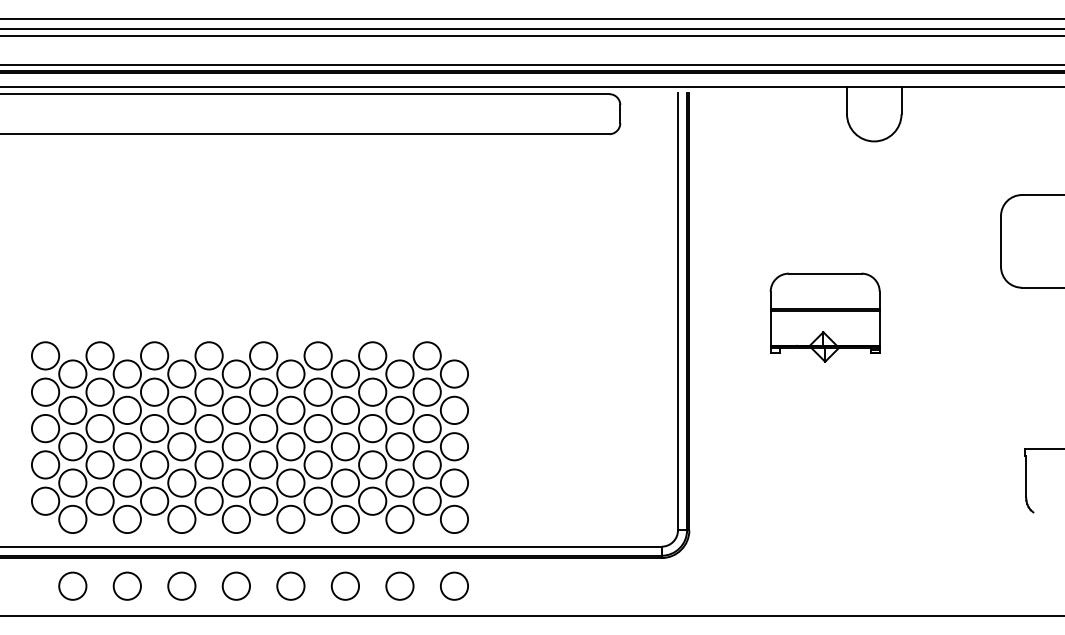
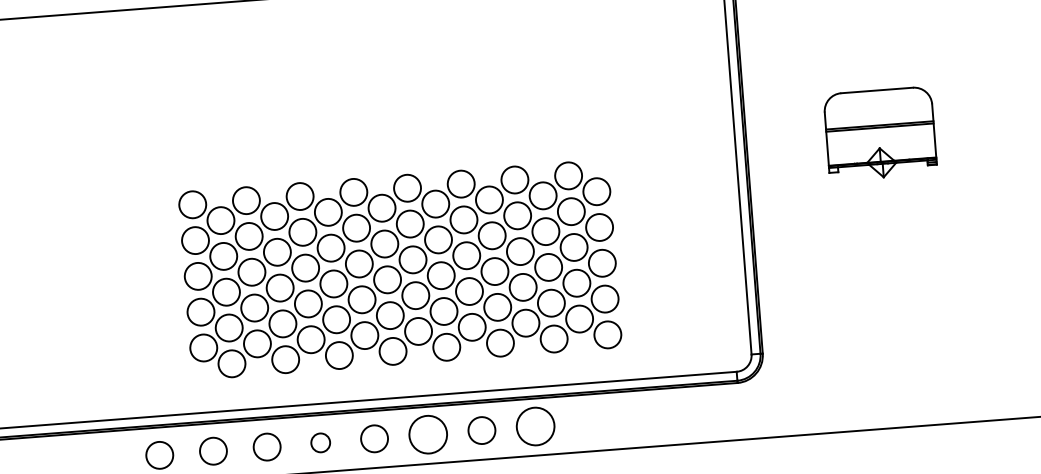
part: (249, 437) -> (399, 269), moved
circle: (235, 585) -> (319, 442), size x0.7
circle: (345, 585) -> (428, 433), size x1.4
circle: (454, 585) -> (535, 425), size x1.4

